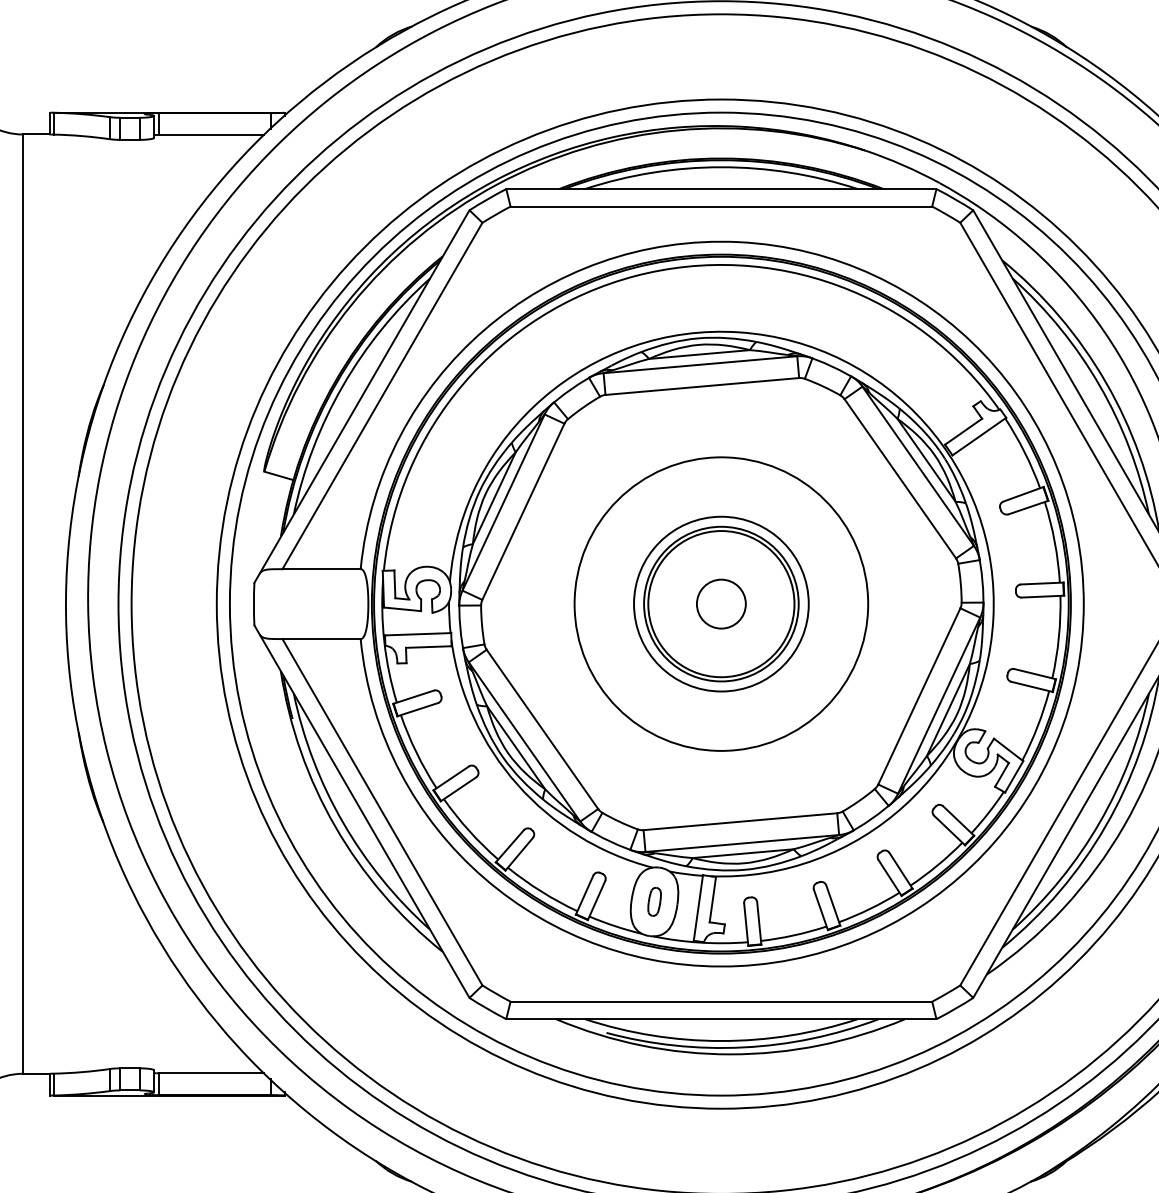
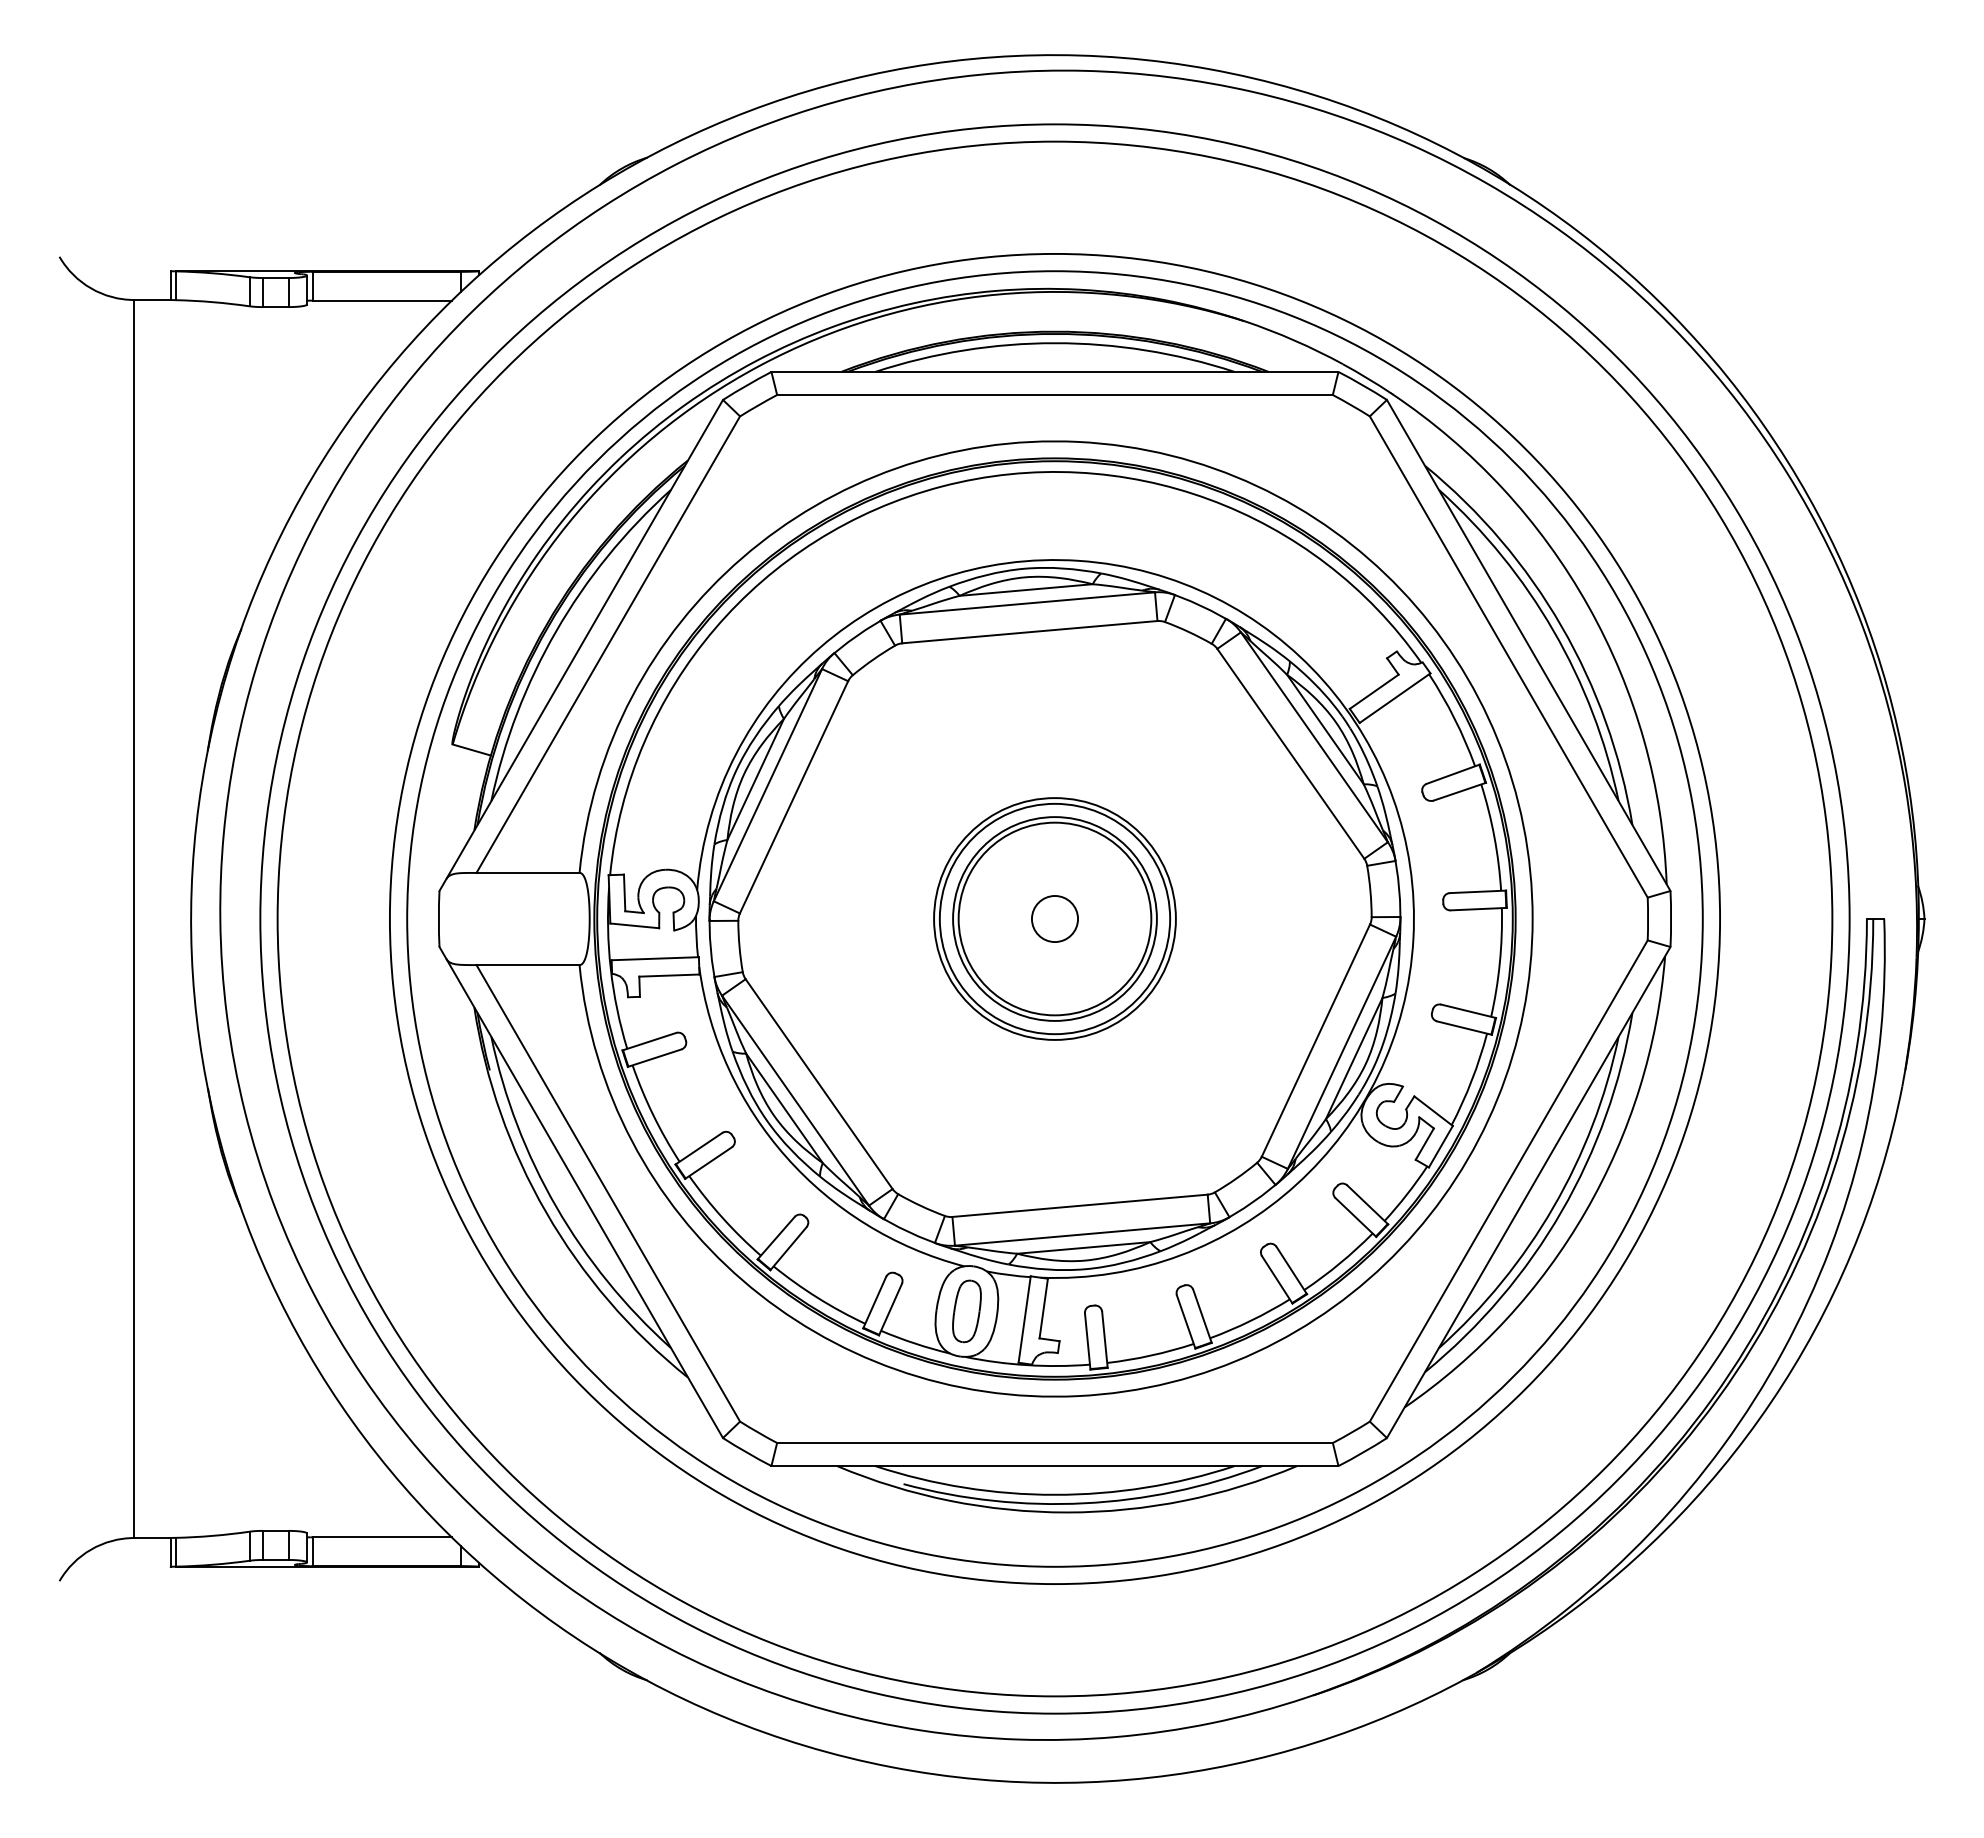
circle: (721, 603) -> (1054, 918), size x0.62
circle: (721, 603) -> (1054, 918), size x0.71
part: (654, 901) -> (966, 1311), size x1.67

